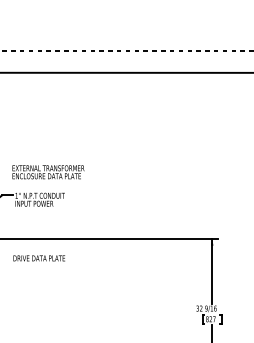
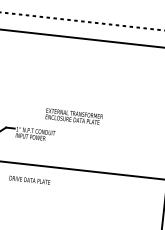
text: (48, 172) -> (74, 116), moved

